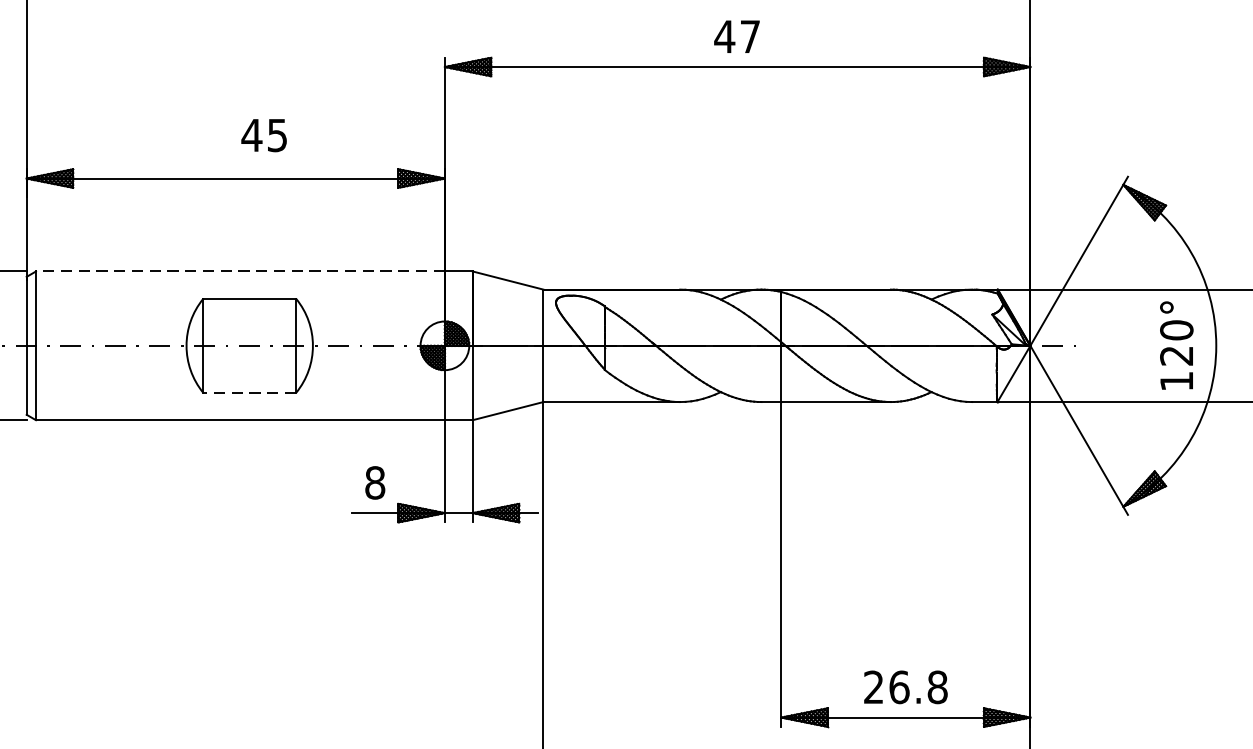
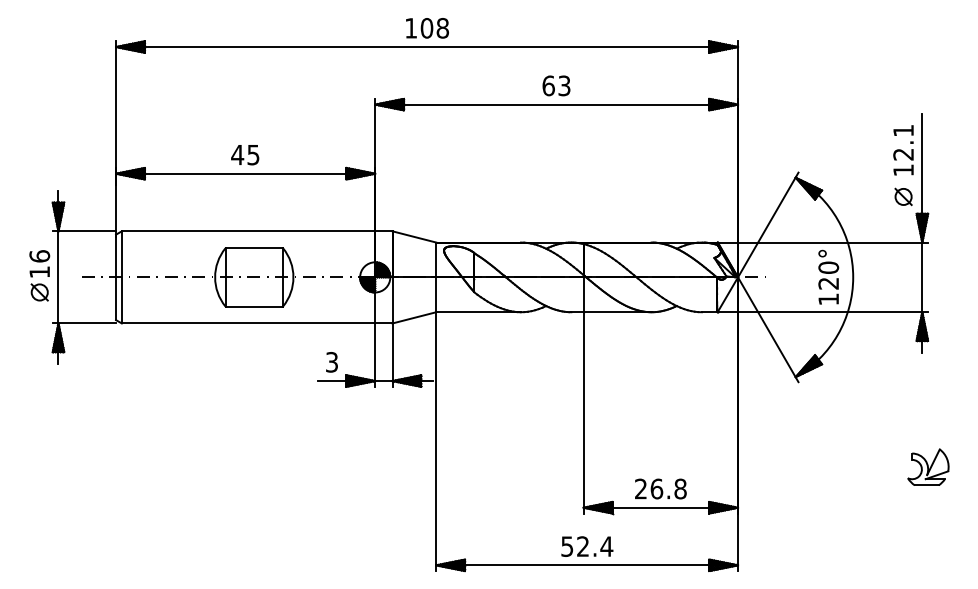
text: (737, 36) -> (556, 85), 47 -> 63
text: (264, 136) -> (245, 155), moved
line: (240, 271) -> (248, 231), dashed -> solid
line: (250, 392) -> (254, 306), dashed -> solid
text: (374, 483) -> (331, 362), 8 -> 3

